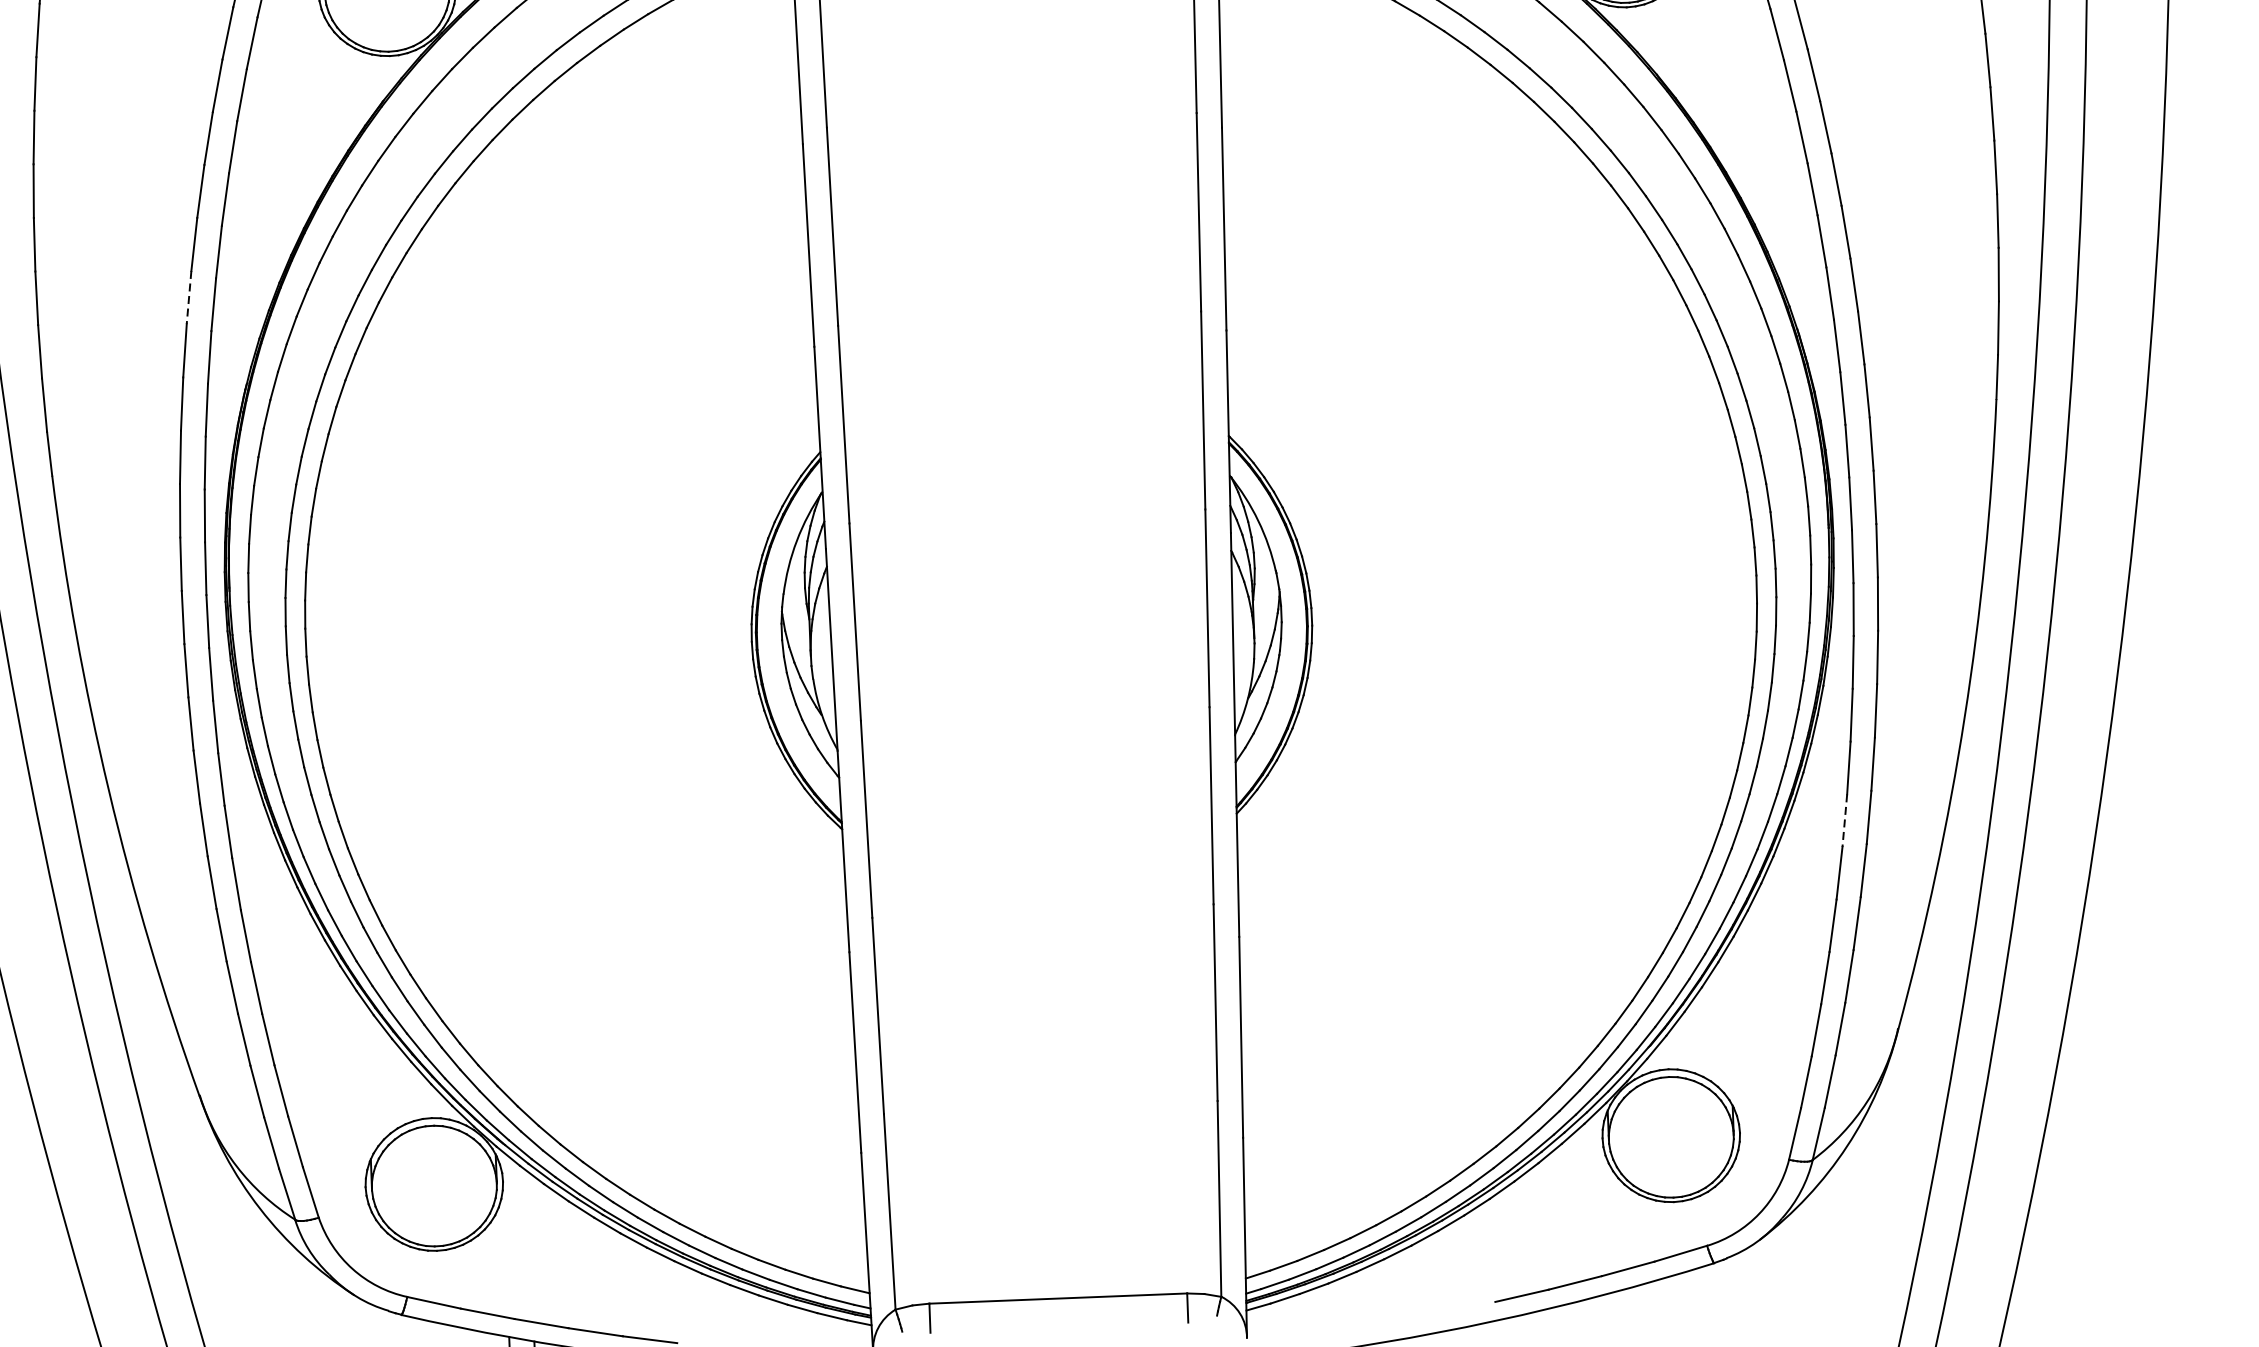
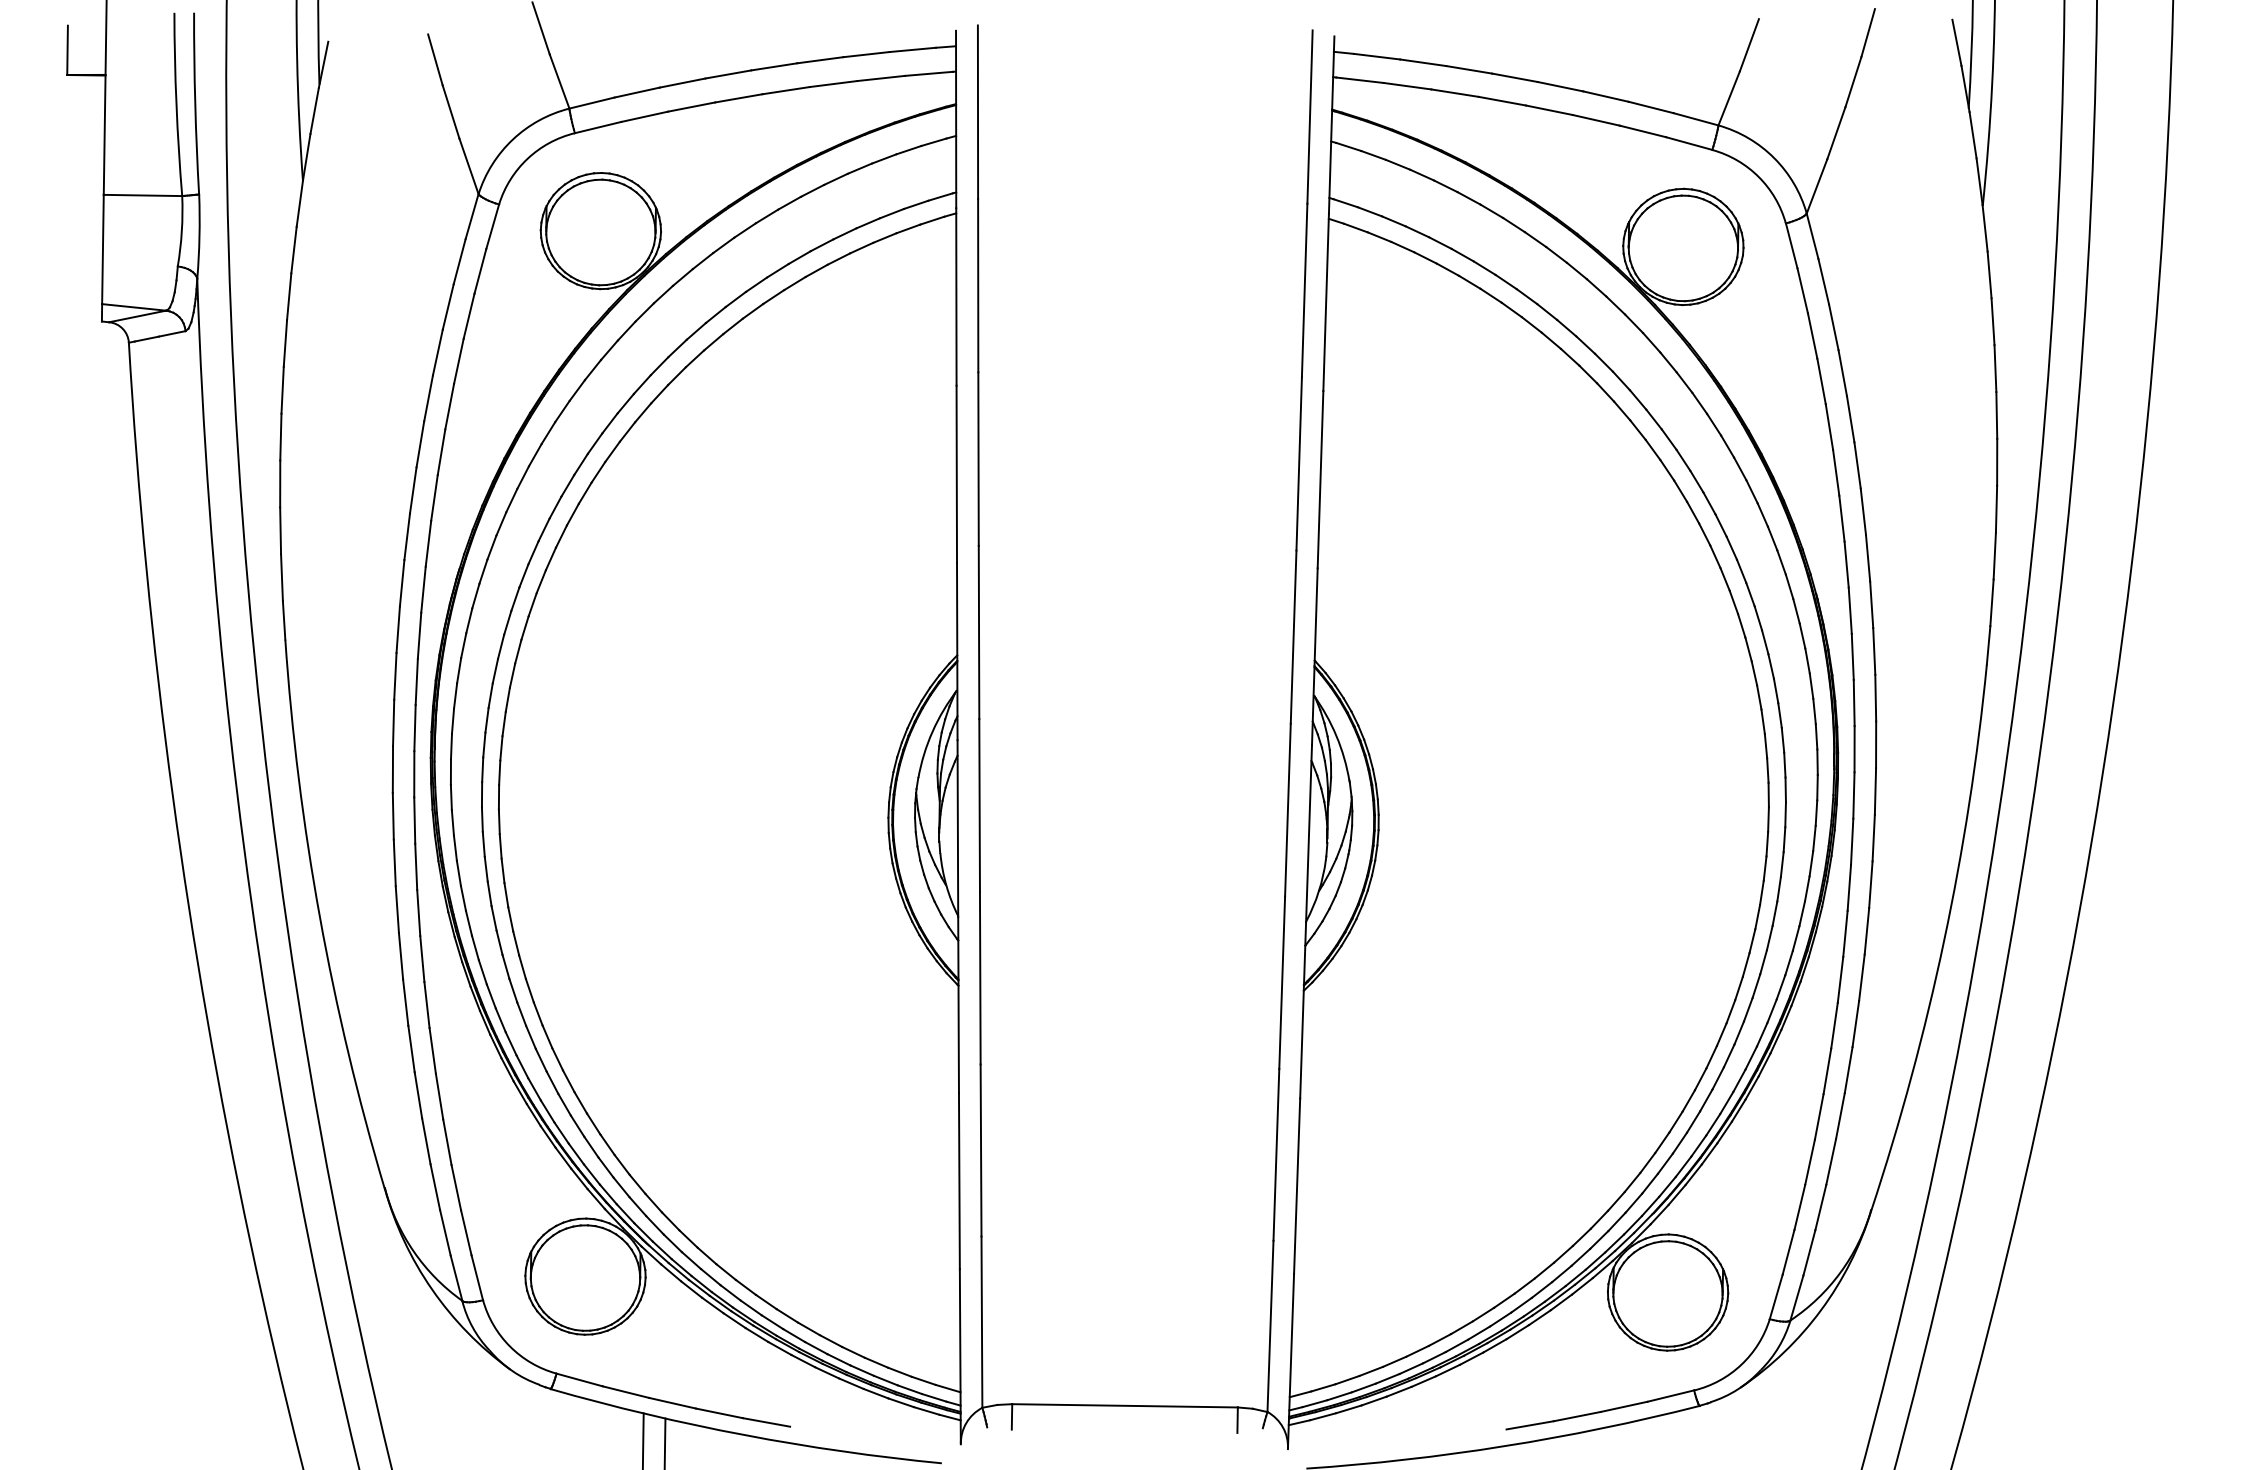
line: (189, 298) -> (413, 491), dashed -> solid
line: (1844, 821) -> (1834, 1026), dashed -> solid

